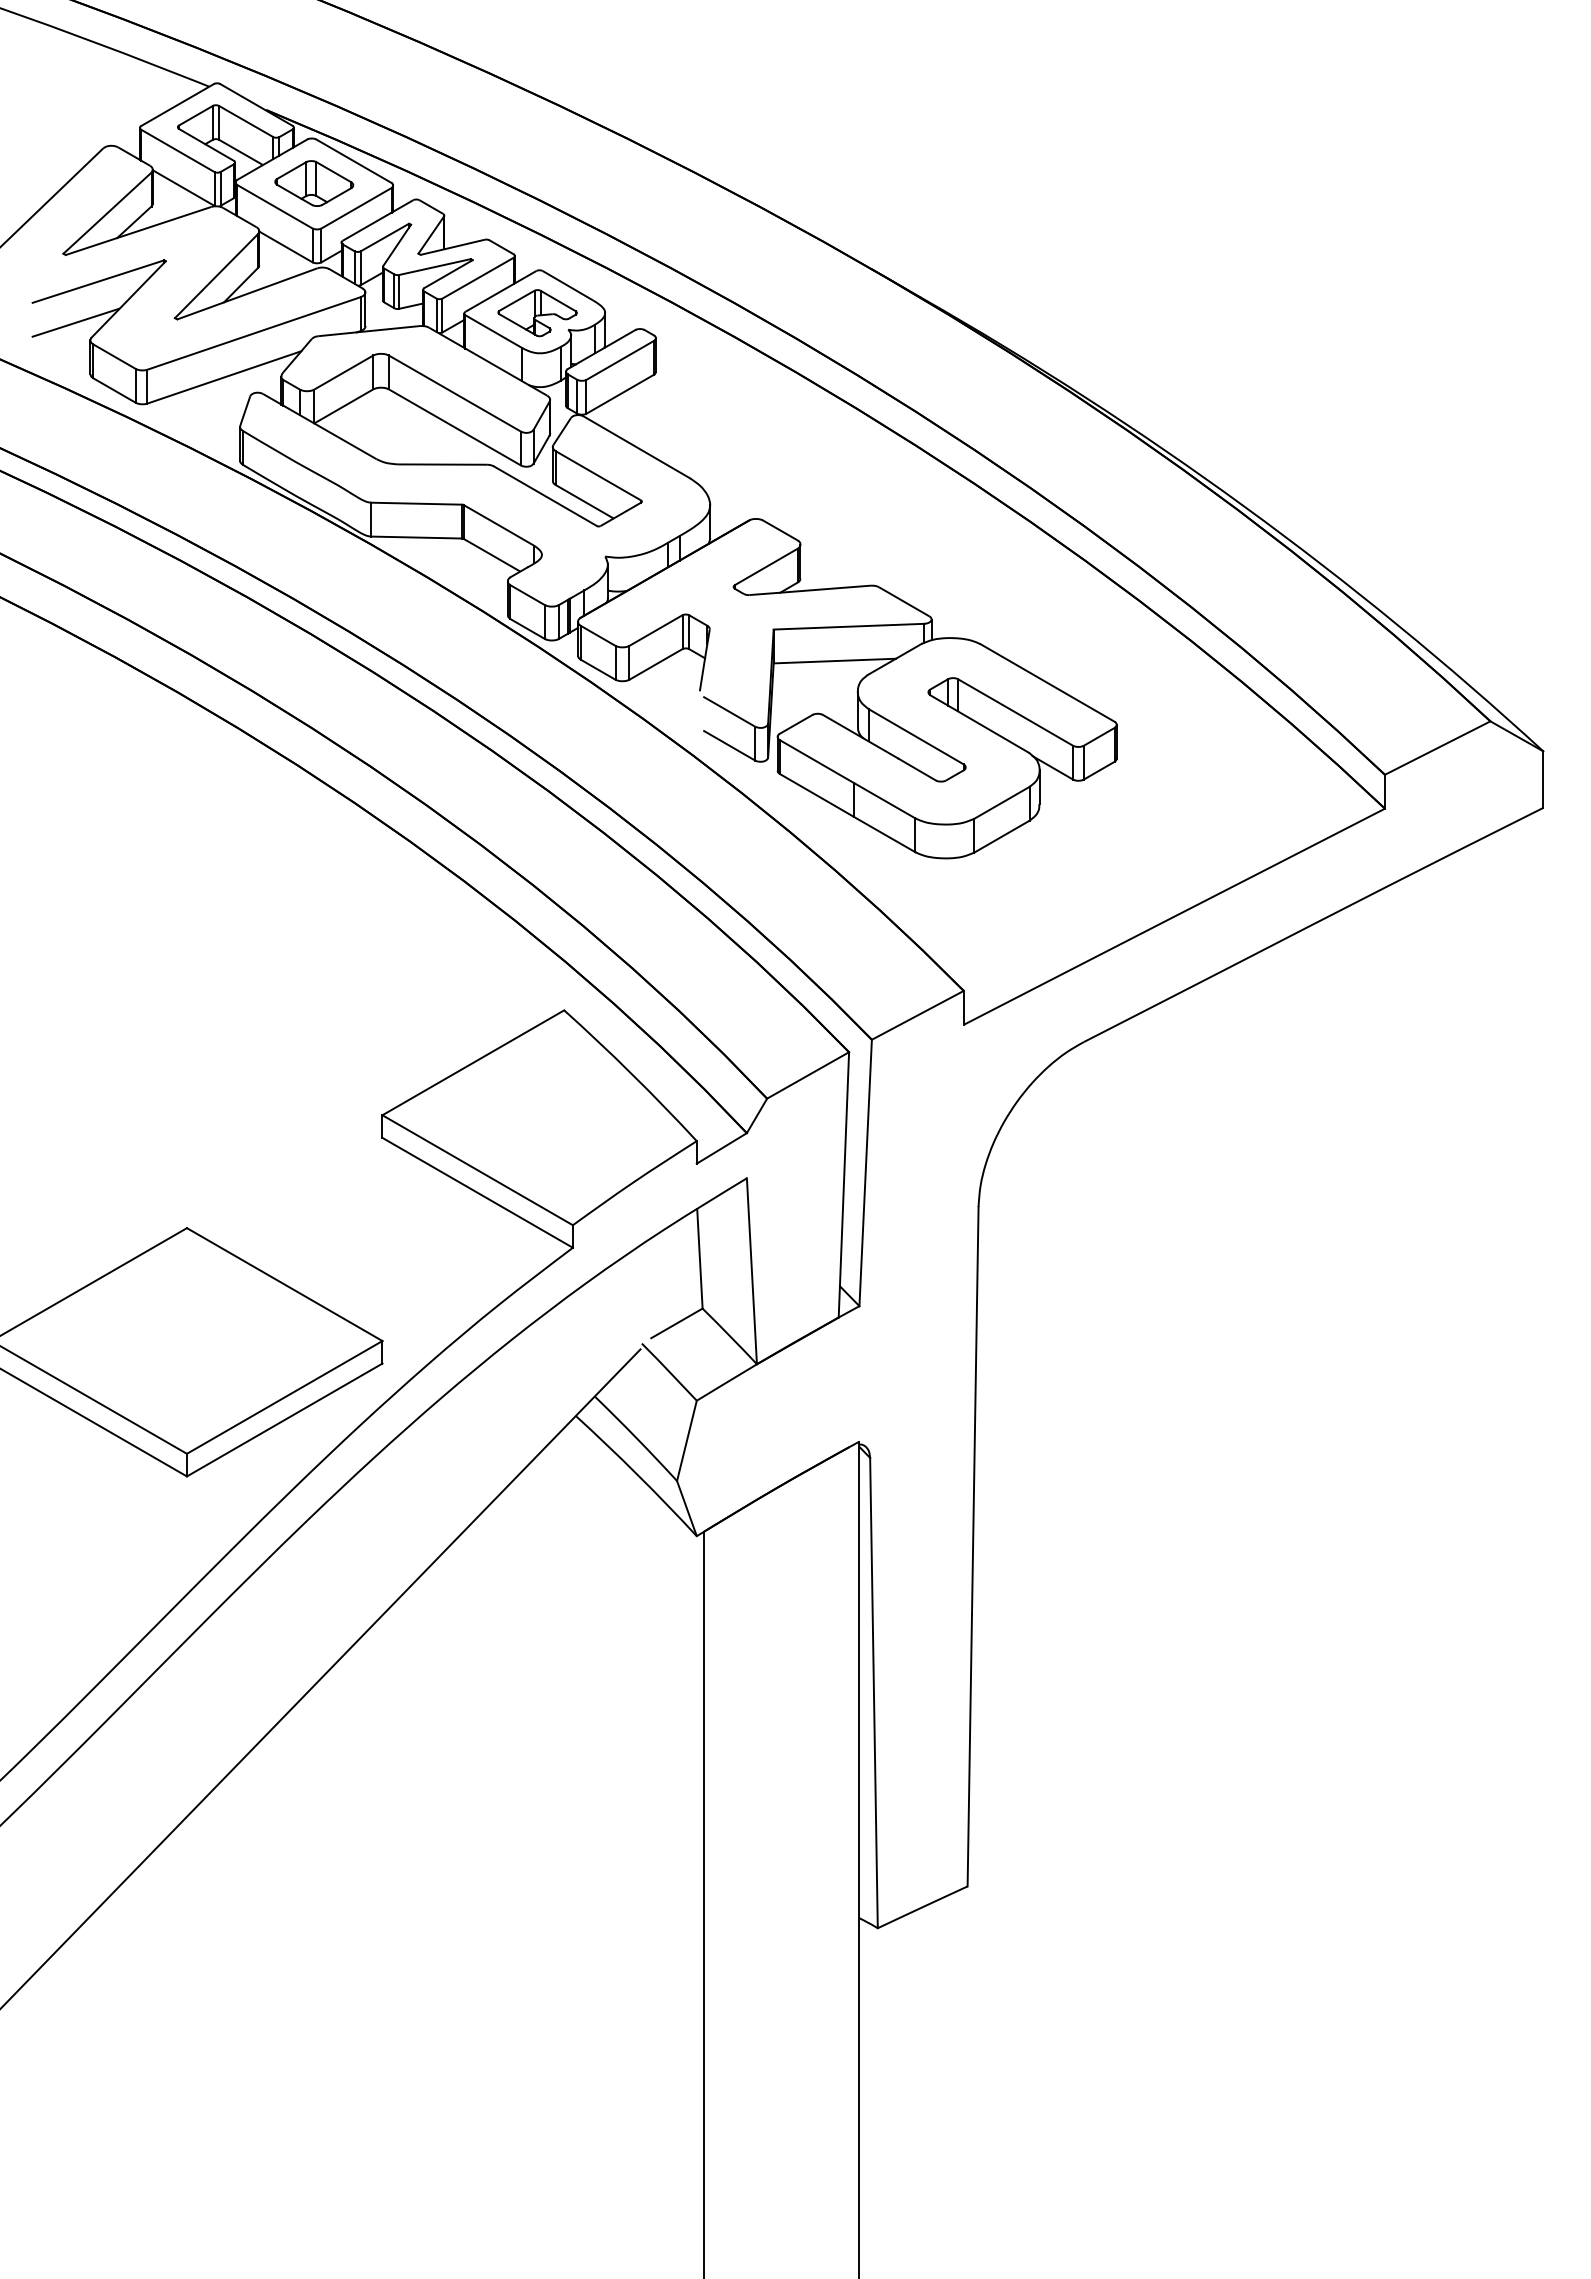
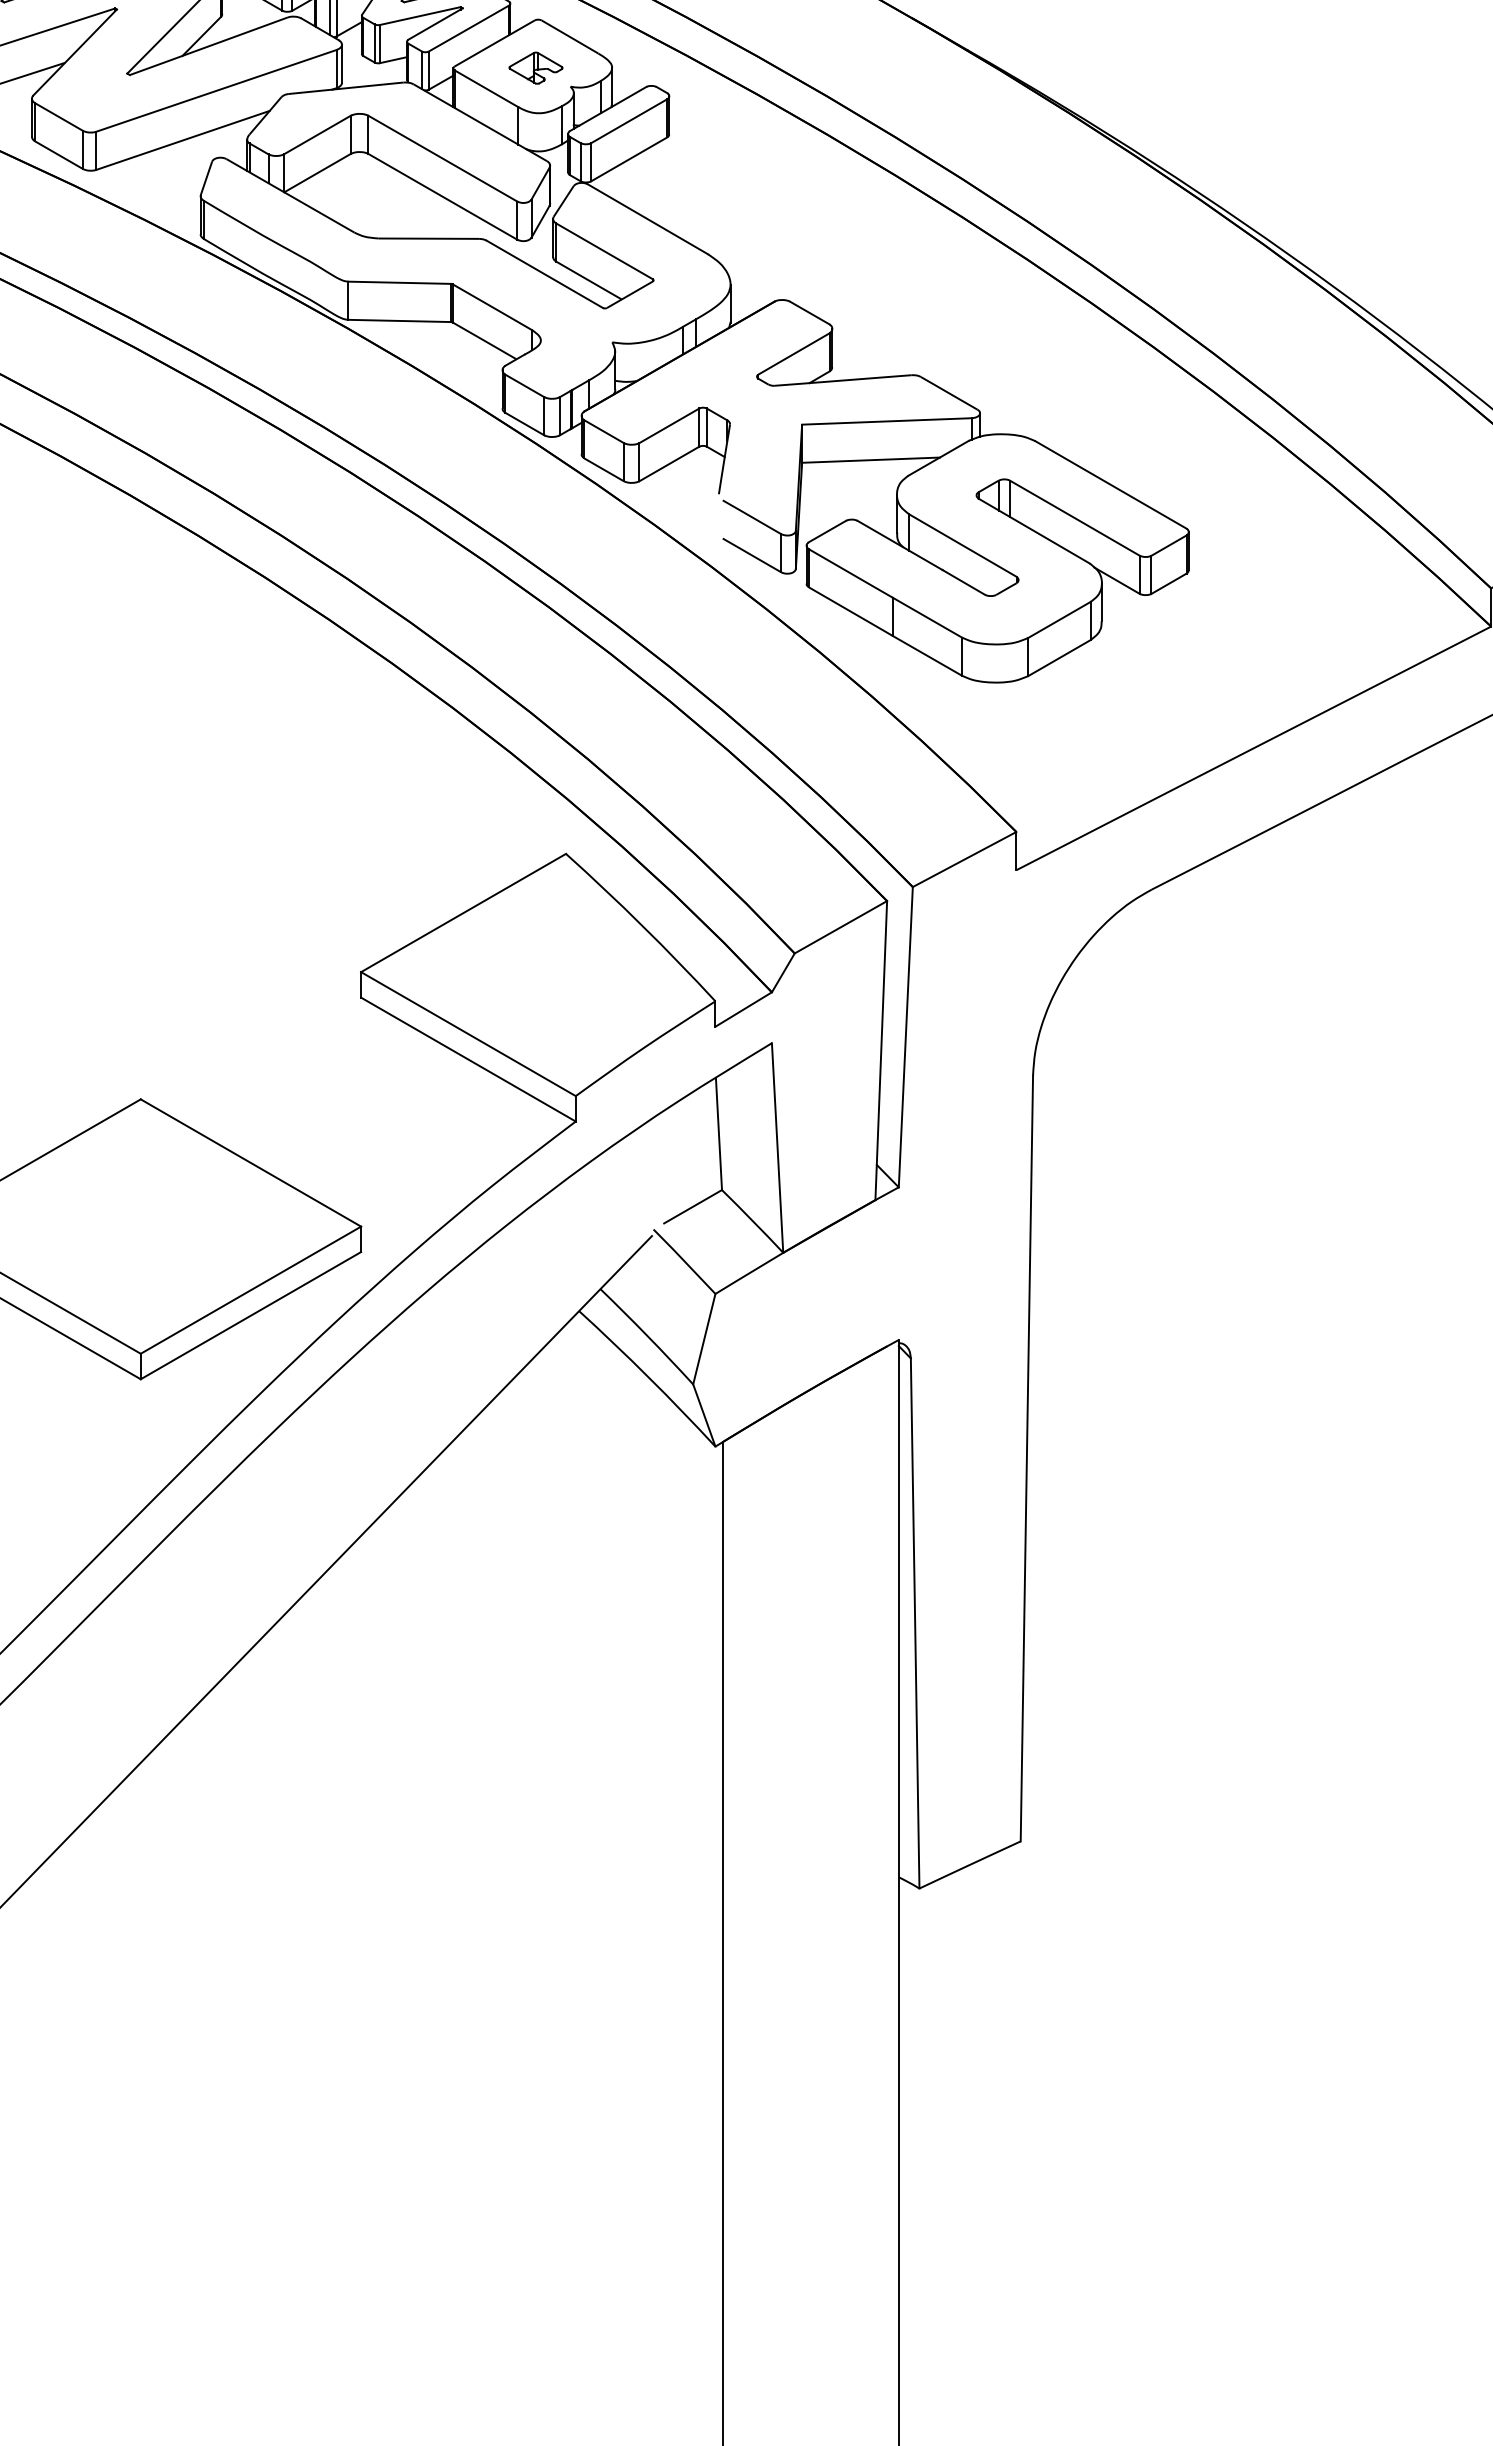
part: (537, 313) -> (535, 68), size x0.6

